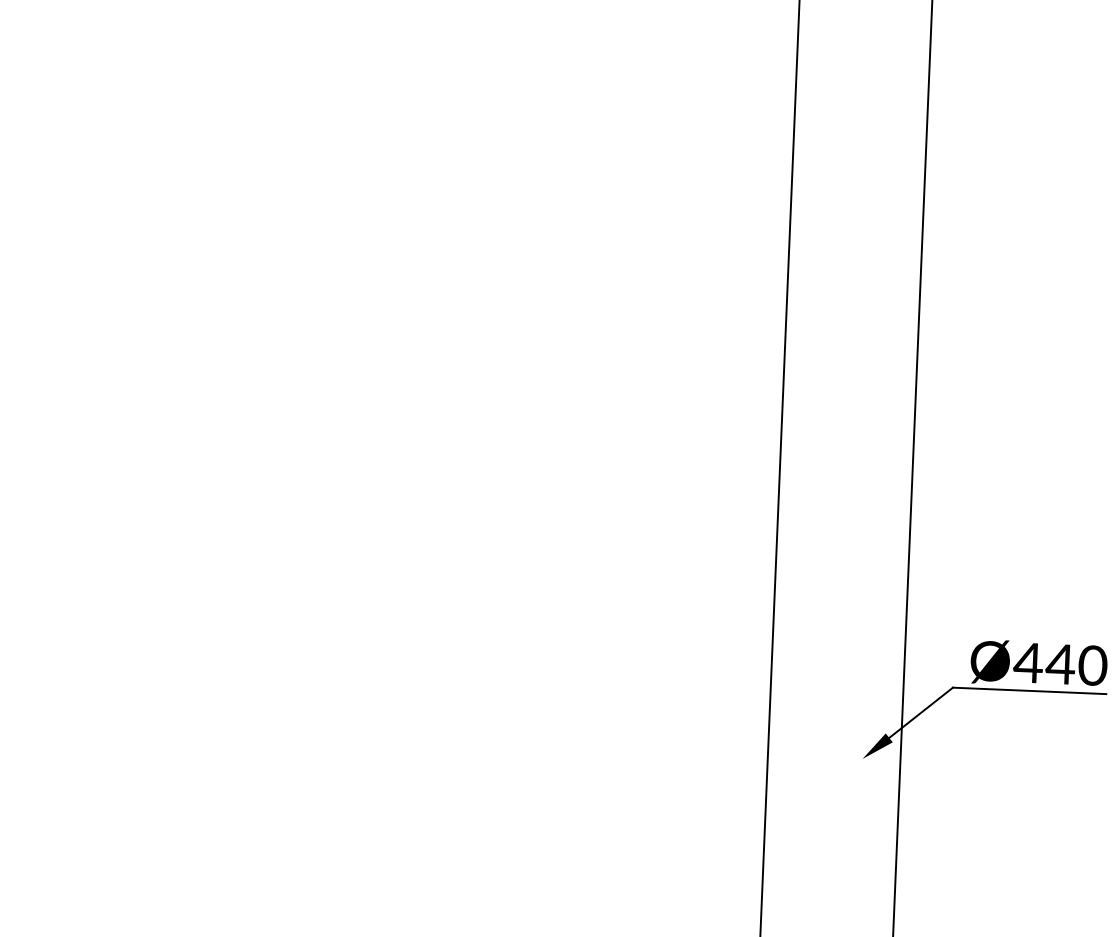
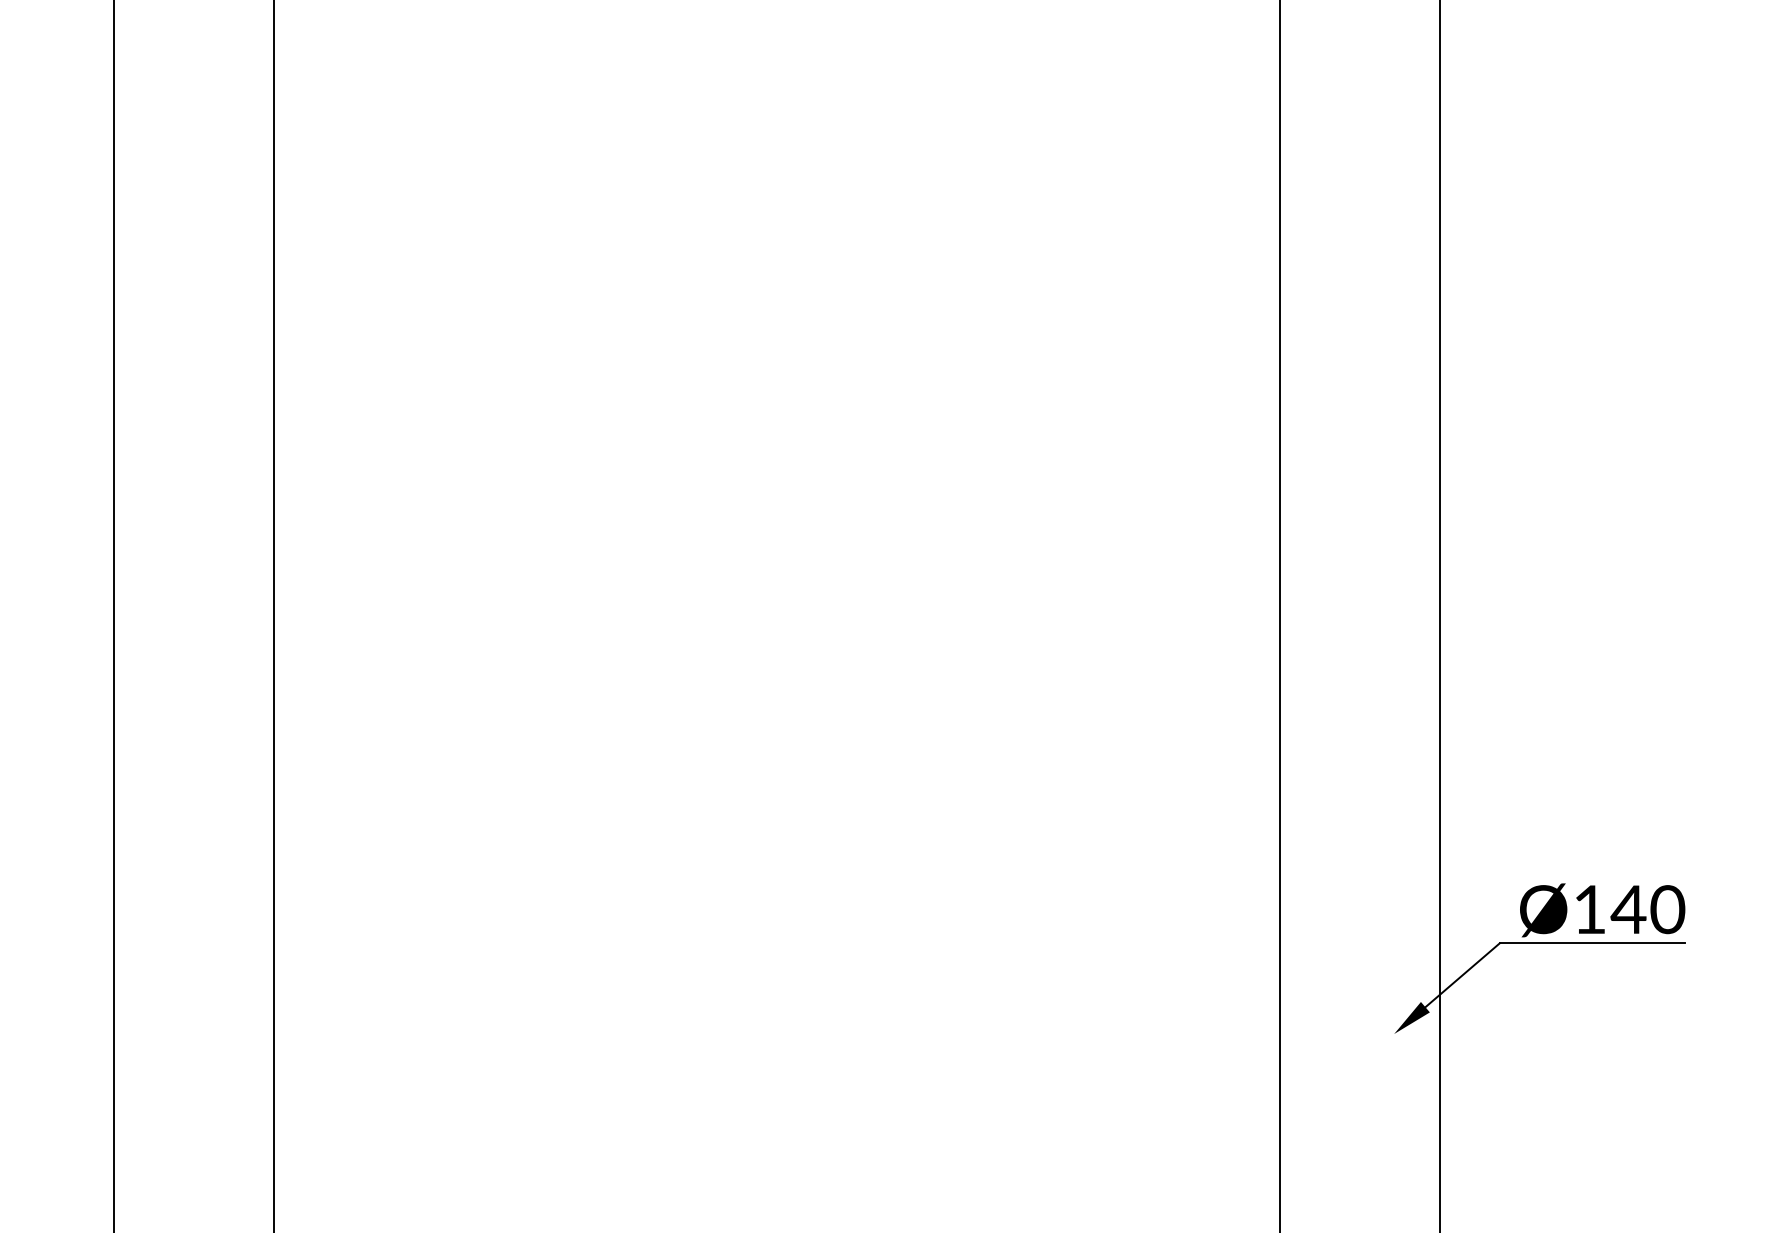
text: (1028, 662) -> (1589, 909), Ø440 -> Ø140

